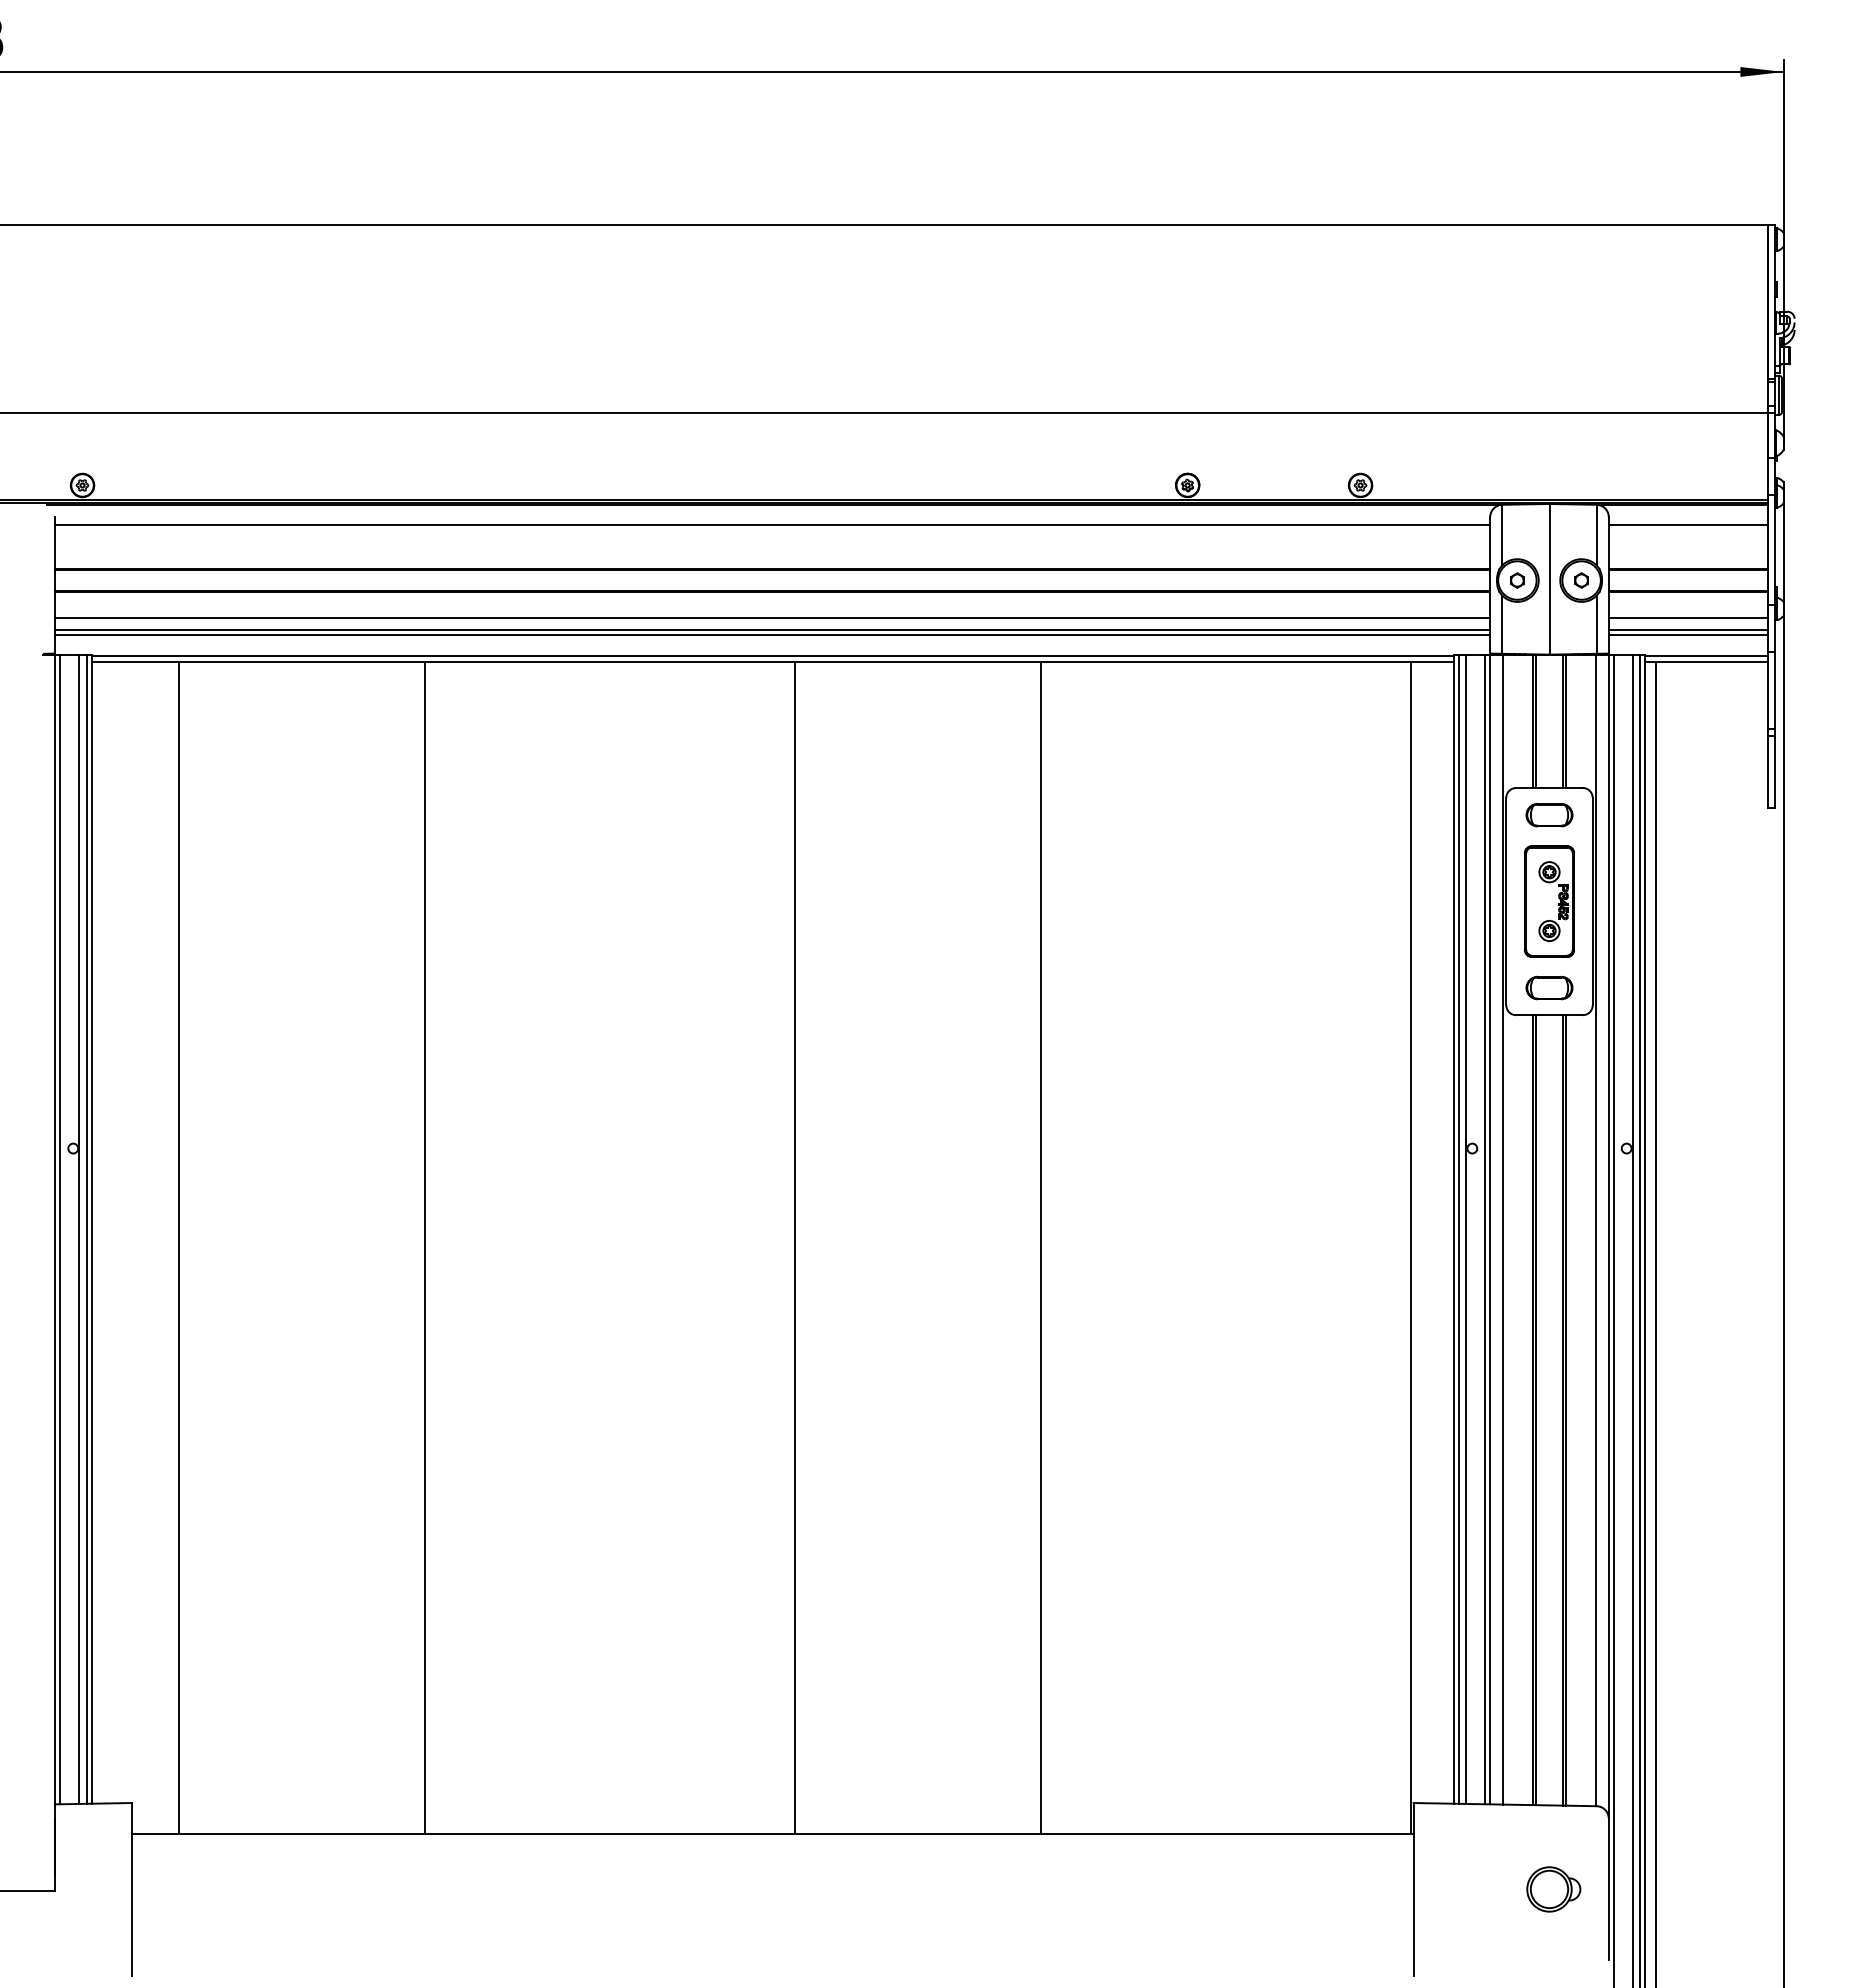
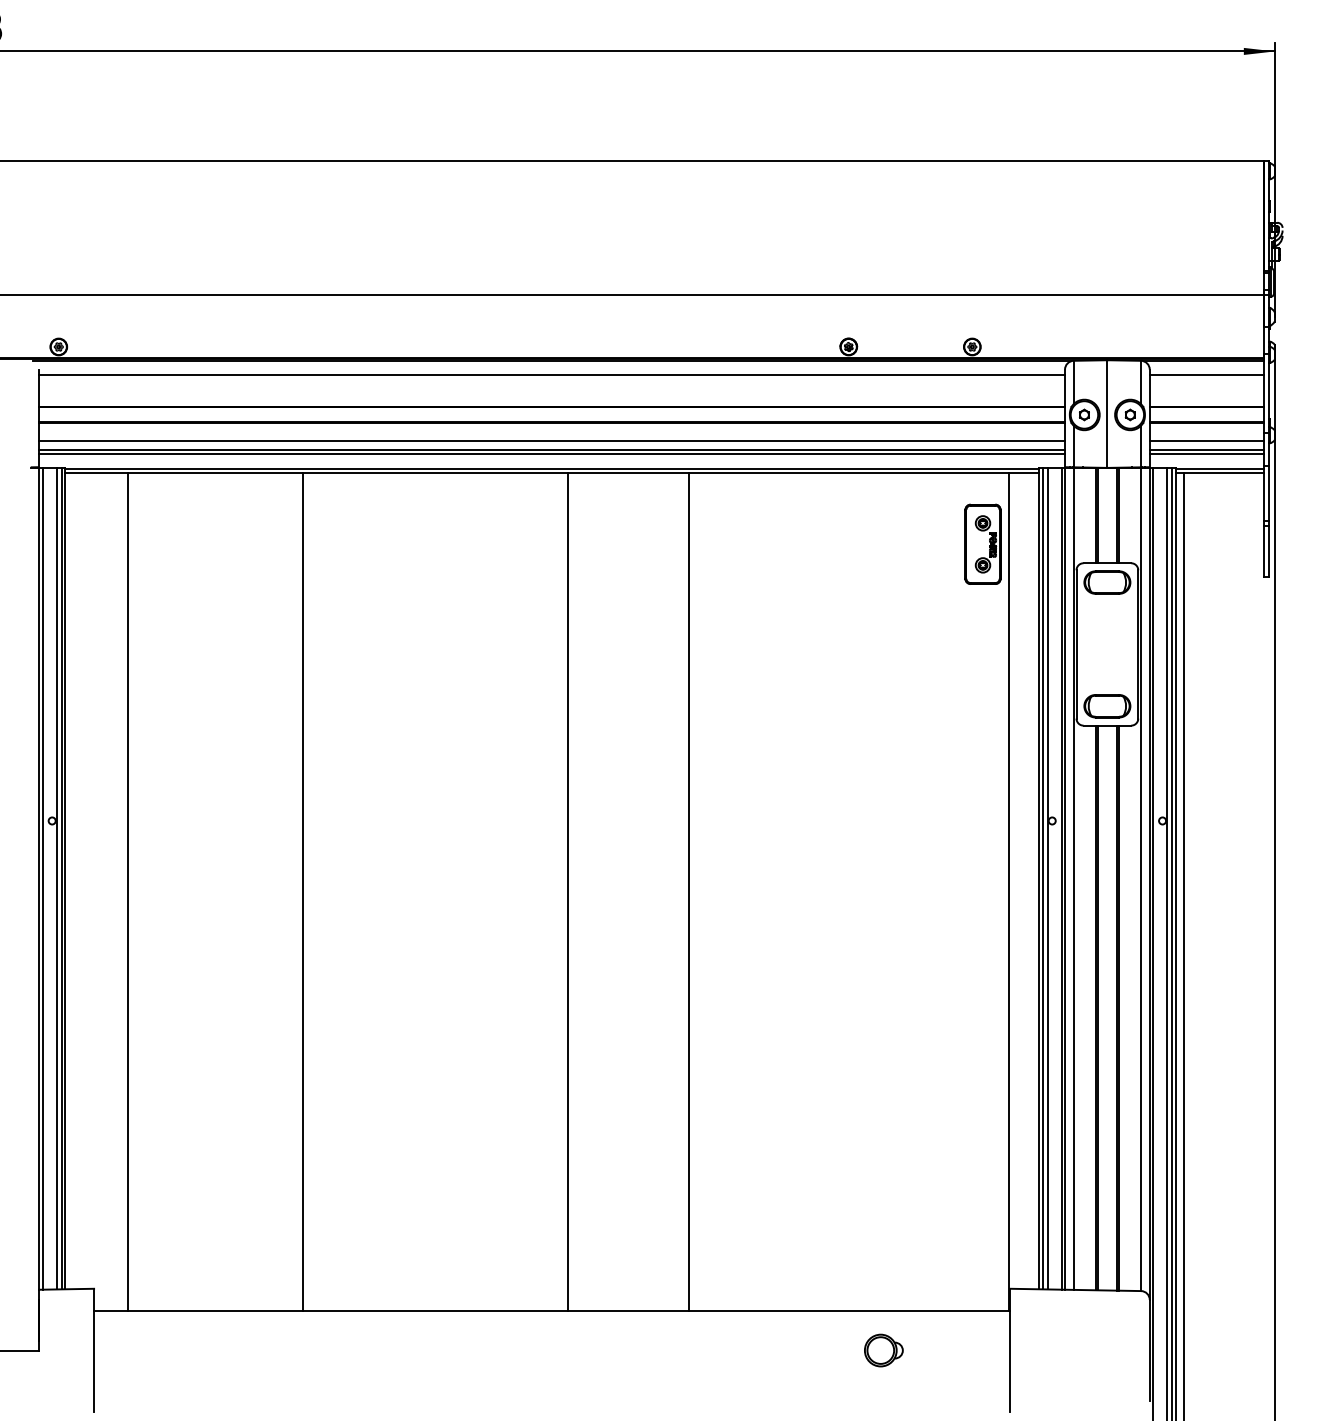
part: (1549, 815) -> (1107, 582), size x1.4
part: (1549, 901) -> (983, 544), moved
part: (1549, 987) -> (1107, 705), size x1.4
line: (1040, 1247) -> (688, 891), moved
part: (1553, 1889) -> (883, 1350), moved

